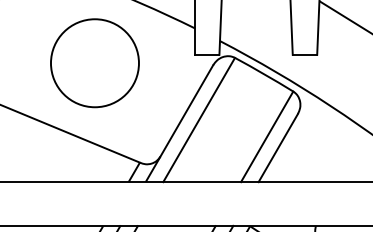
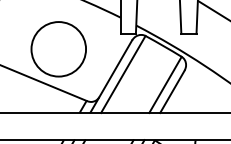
circle: (94, 63) -> (58, 49), moved

